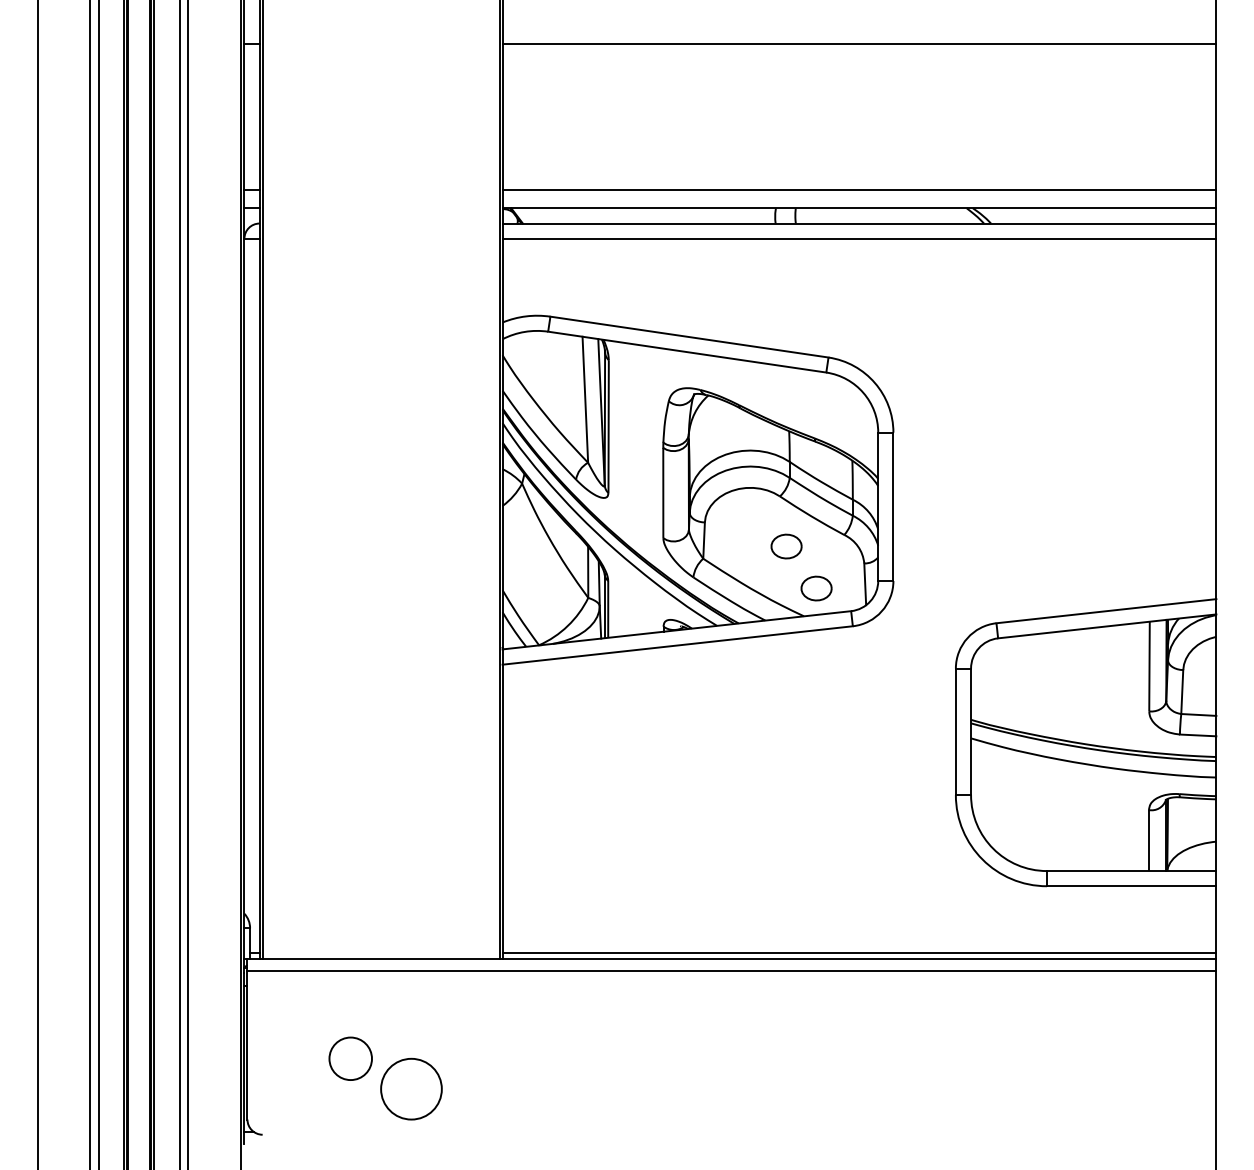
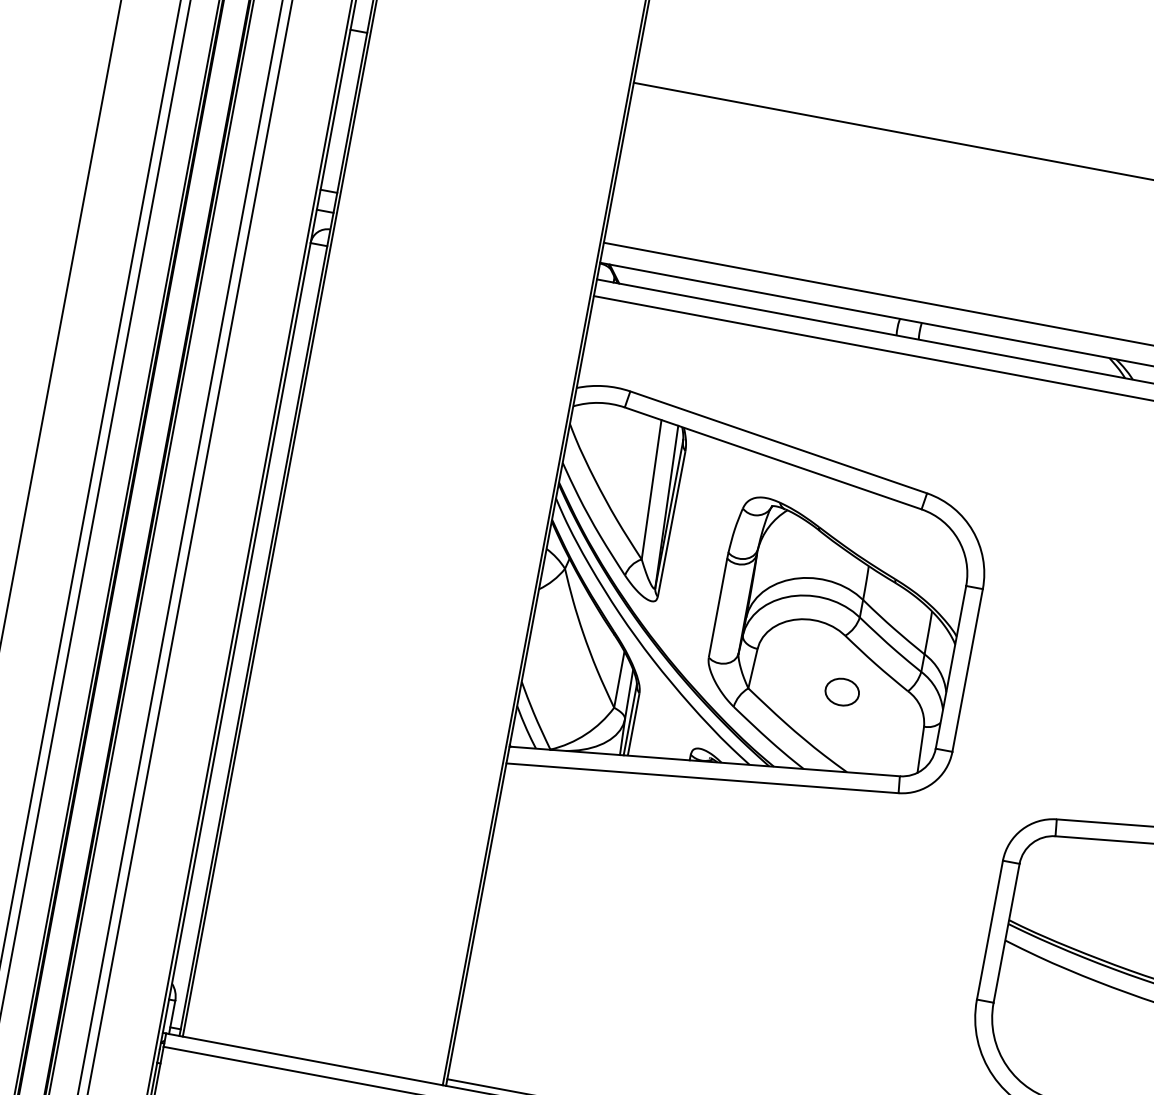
part: (816, 588) -> (866, 744), removed

